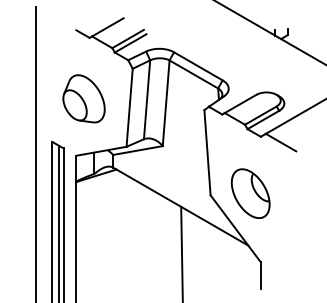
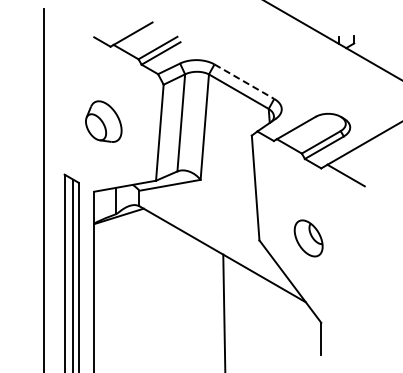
line: (198, 66) -> (244, 81), solid -> dashed
part: (83, 98) -> (103, 121), size x0.7
part: (250, 193) -> (308, 238), size x0.6

